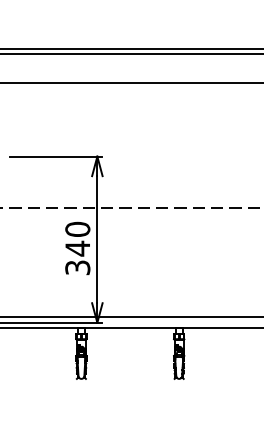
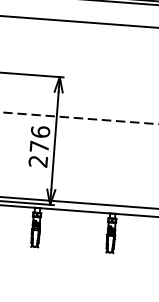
text: (77, 248) -> (39, 146), 340 -> 276

